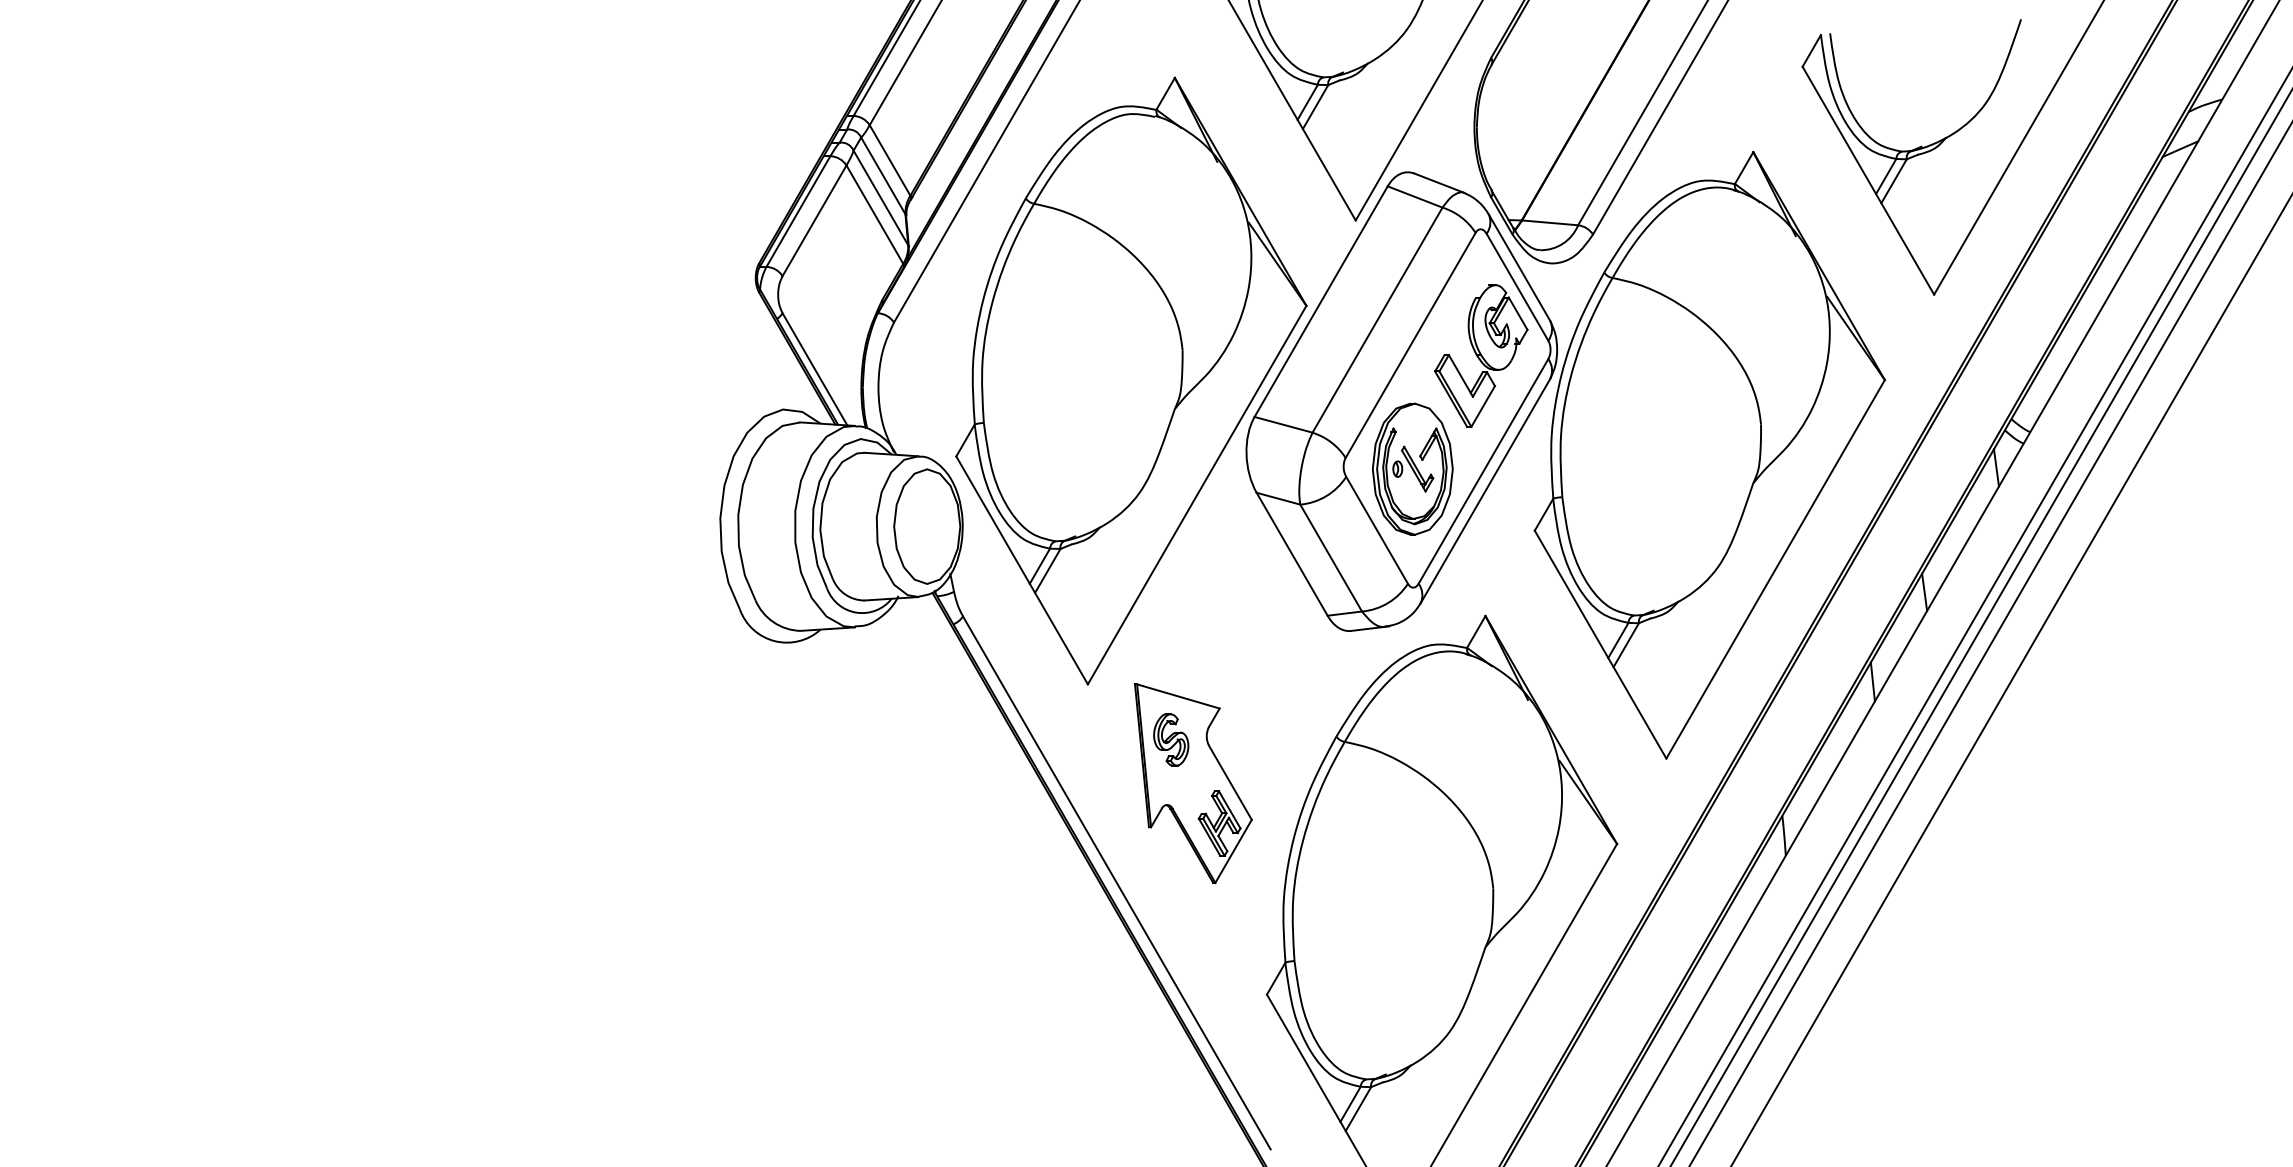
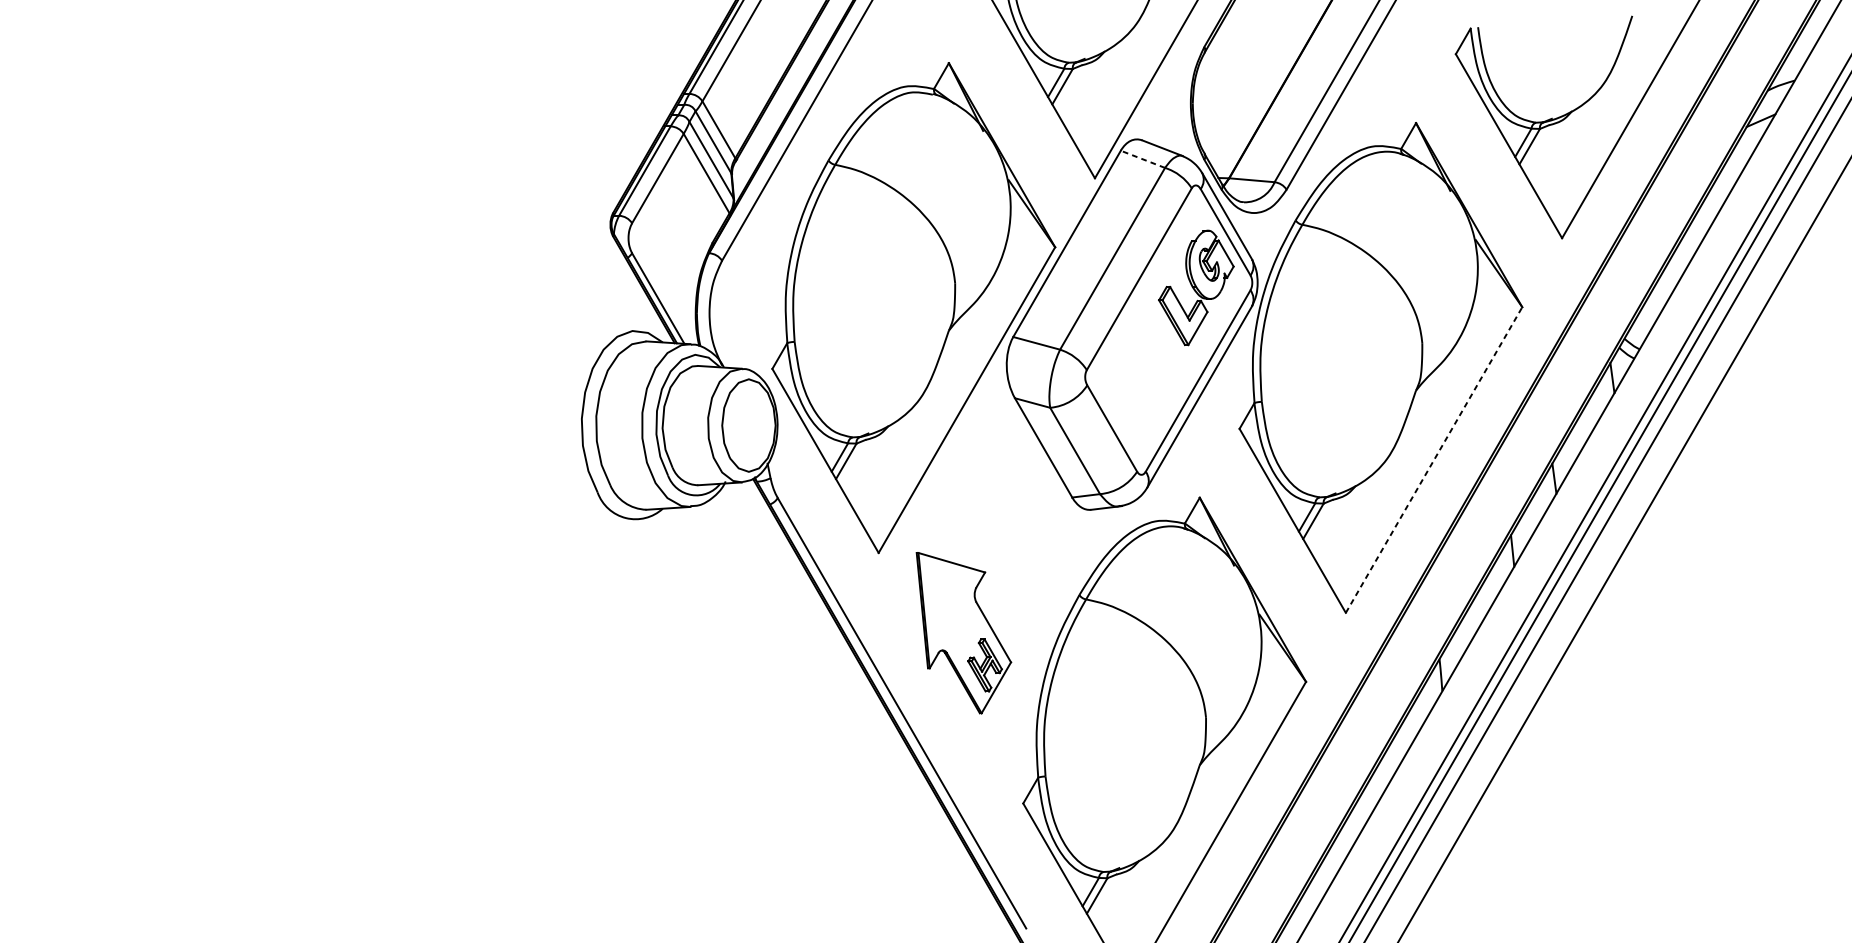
line: (1414, 196) -> (1142, 158), solid -> dashed
part: (1412, 468) -> (1140, 378), removed
line: (1775, 569) -> (1433, 460), solid -> dashed
part: (1171, 739) -> (946, 597), removed

